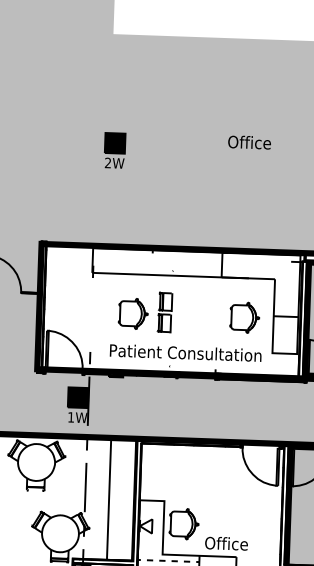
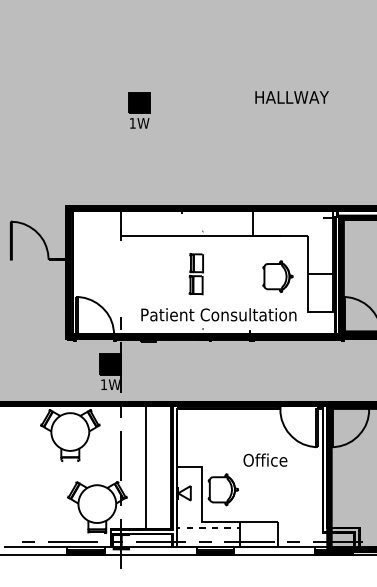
text: (264, 142) -> (291, 96), Office -> HALLWAY
text: (107, 163) -> (132, 123), 2W -> 1W
part: (132, 313) -> (163, 276), removed
text: (226, 542) -> (265, 459), moved

